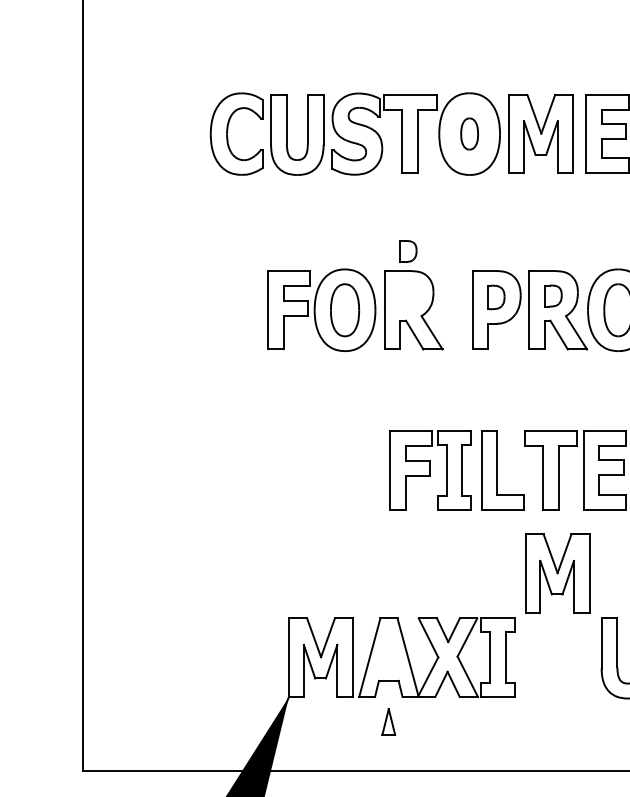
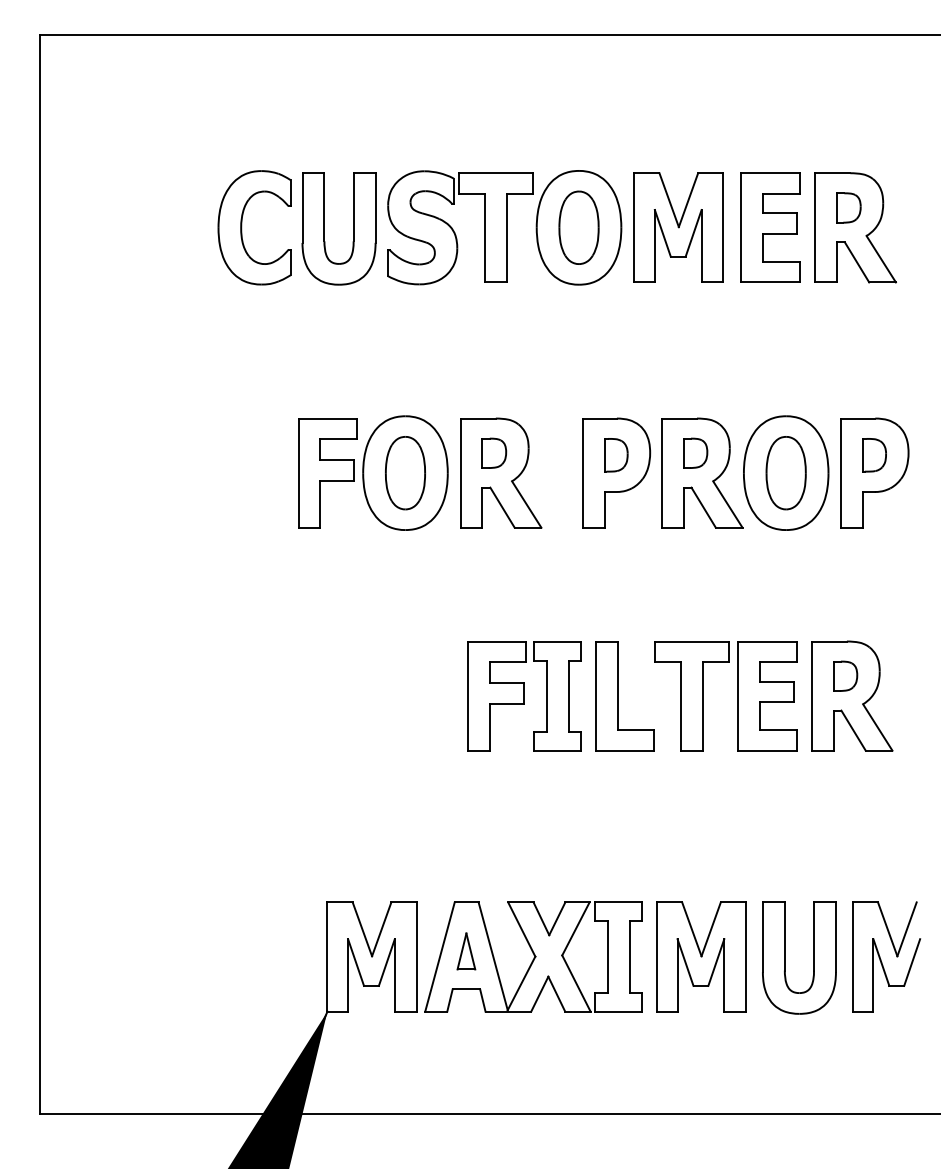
part: (469, 133) -> (578, 227), size x1.67
part: (408, 250) -> (494, 452), moved
part: (557, 573) -> (701, 956), moved
part: (388, 721) -> (466, 951), moved

